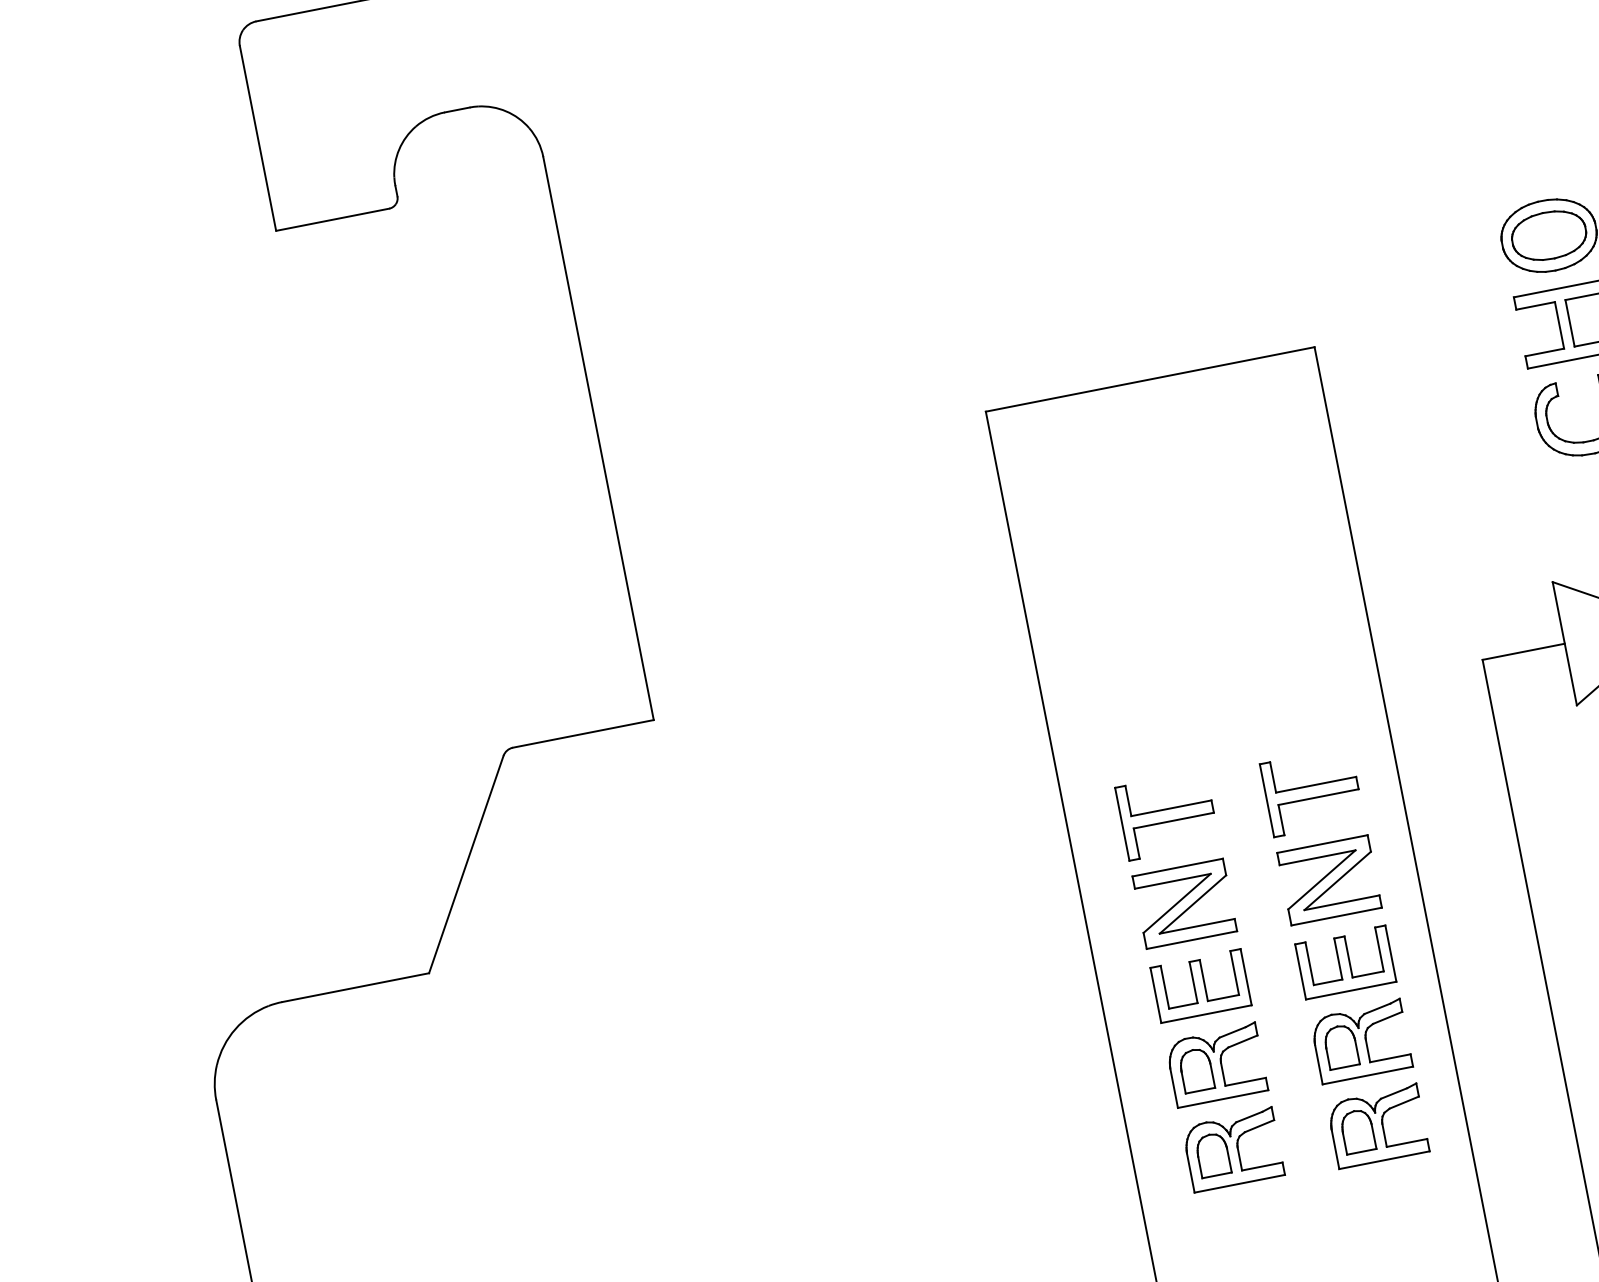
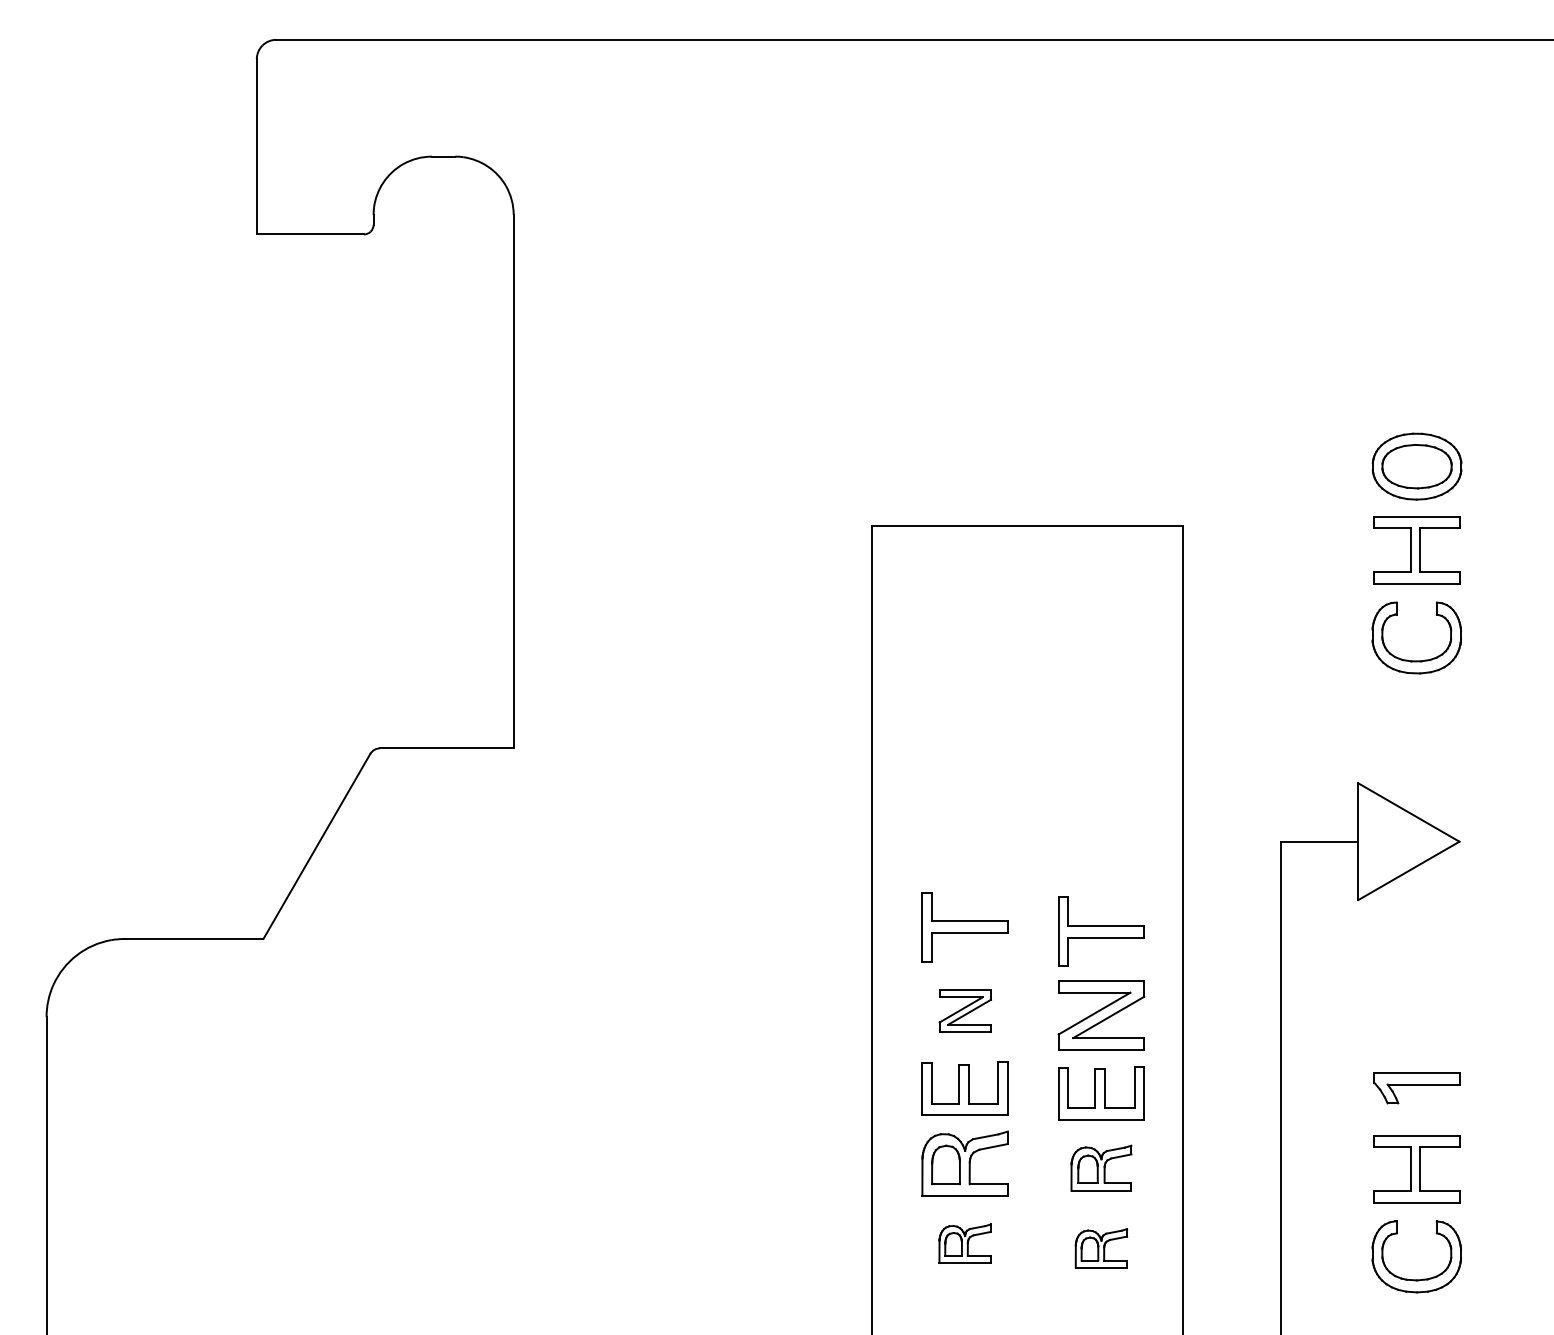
part: (1185, 903) -> (965, 1010), size x0.6
part: (1361, 1041) -> (1101, 1168), size x0.7
part: (1377, 1126) -> (1101, 1248), size x0.6
part: (1232, 1149) -> (964, 1243), size x0.6

